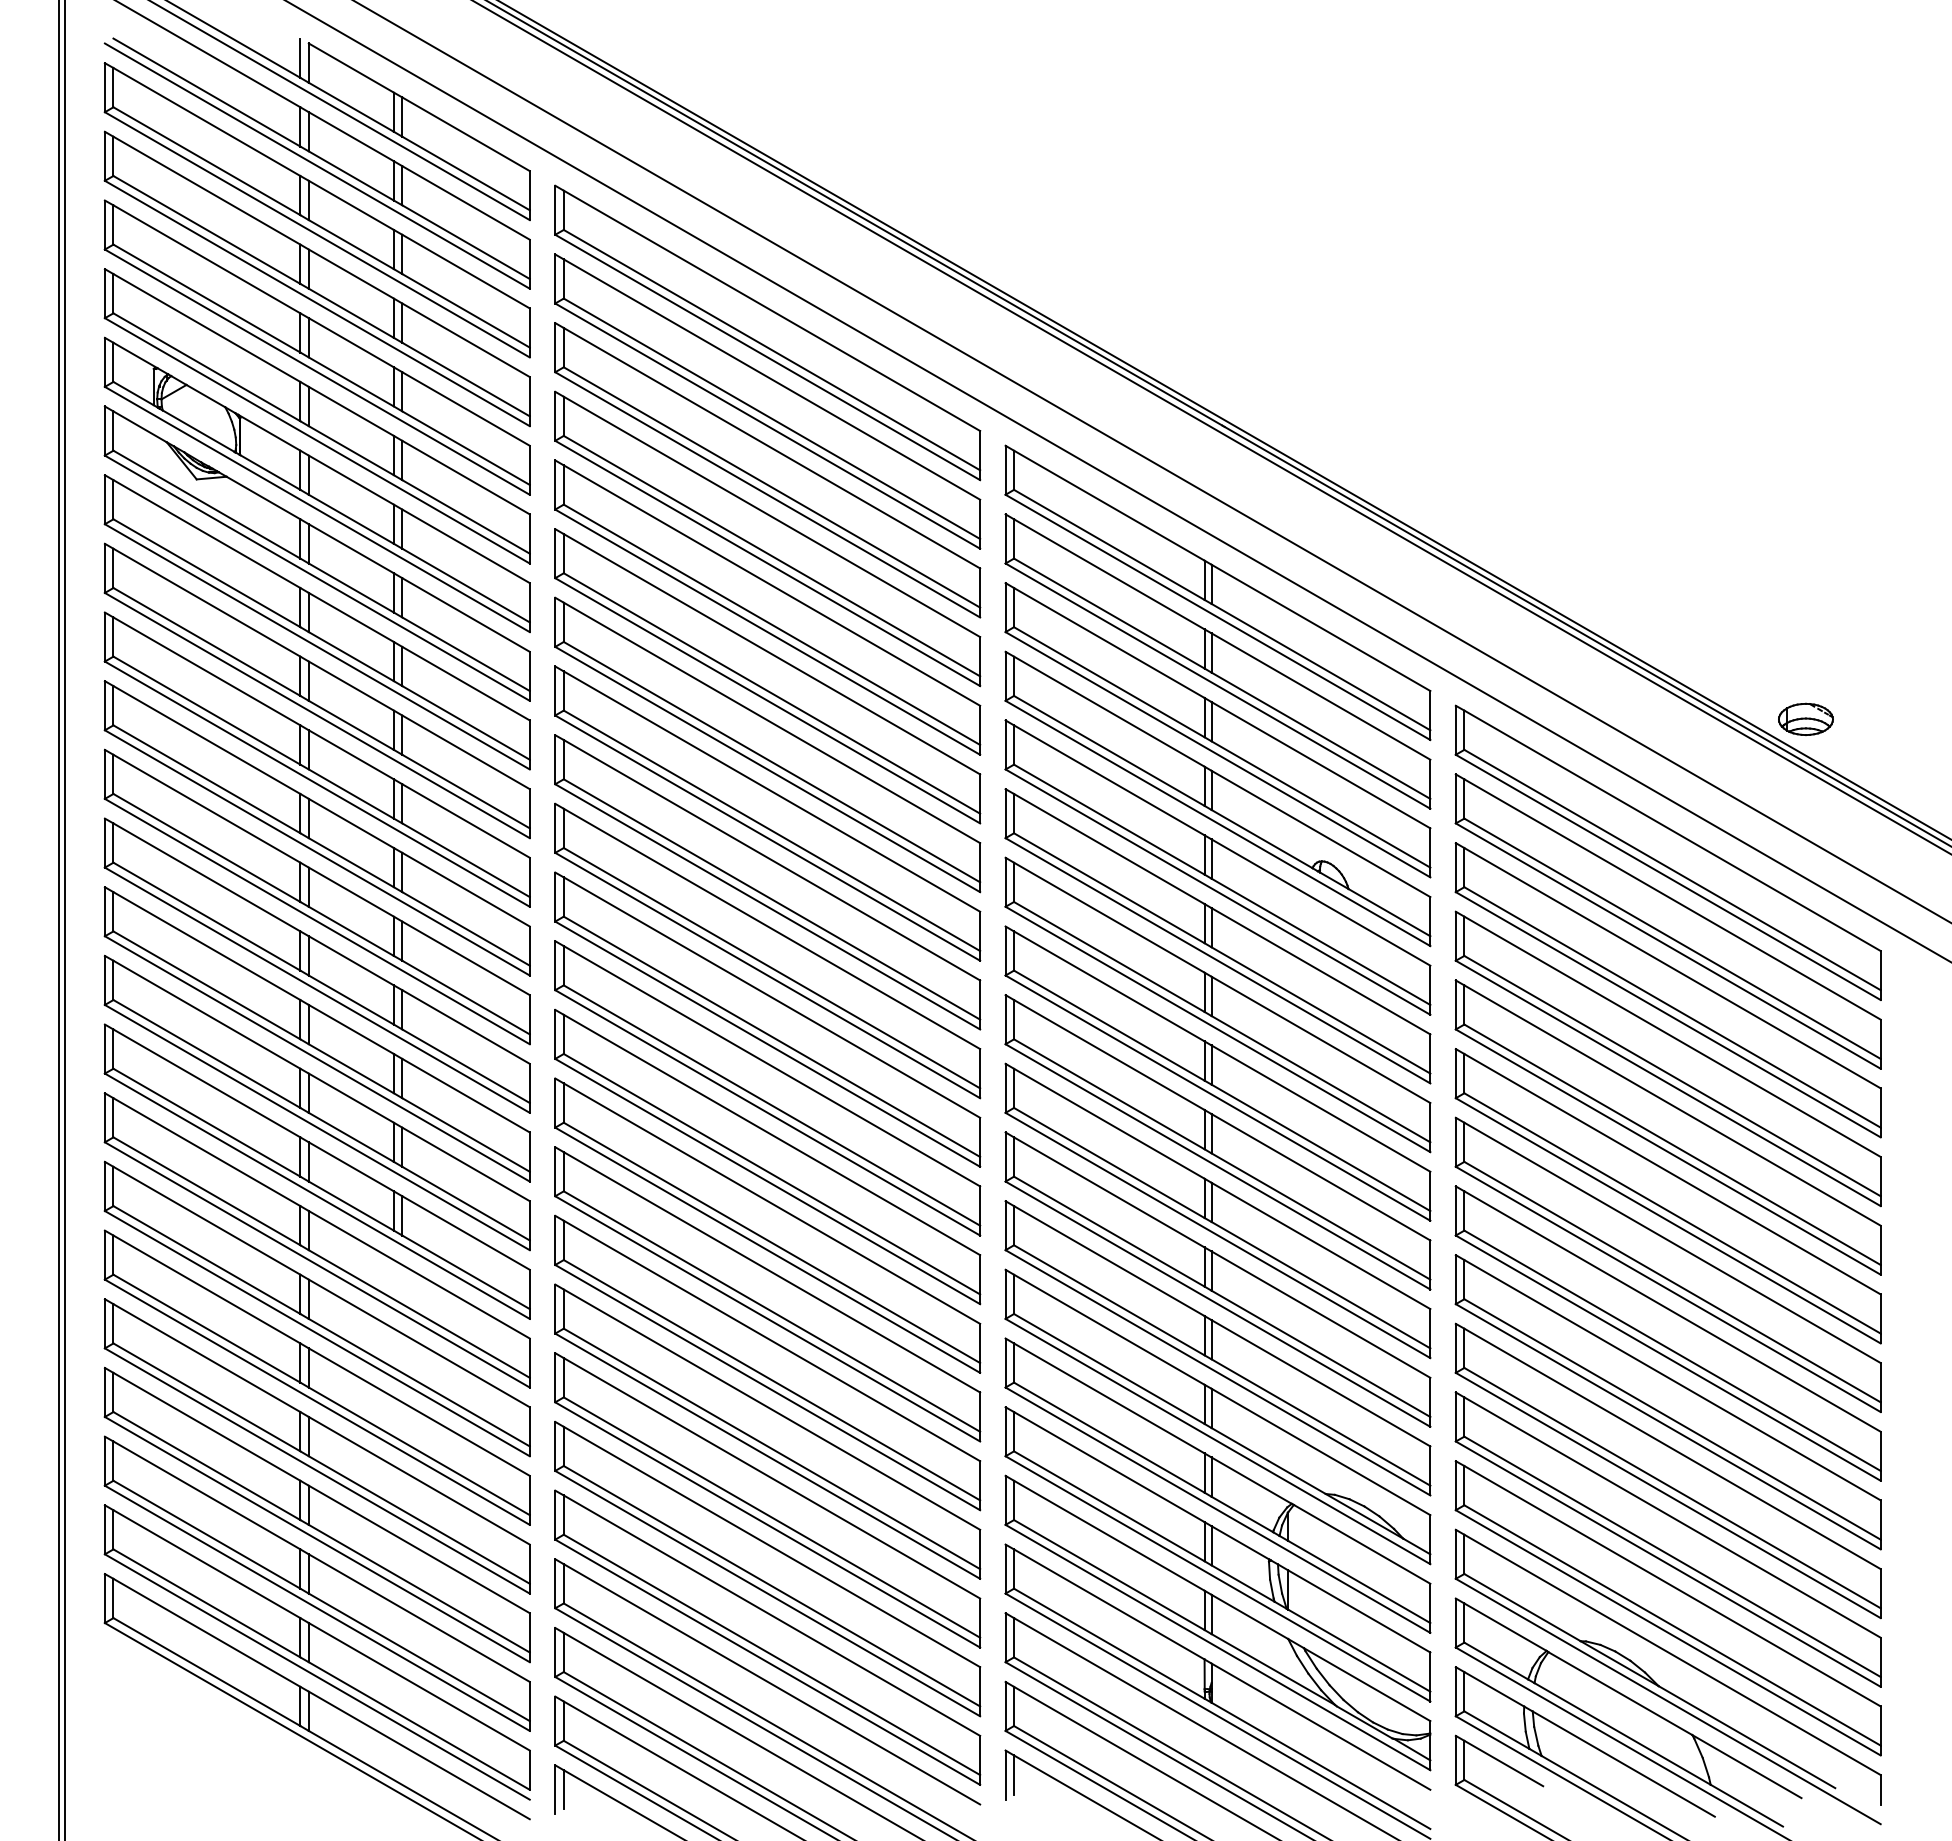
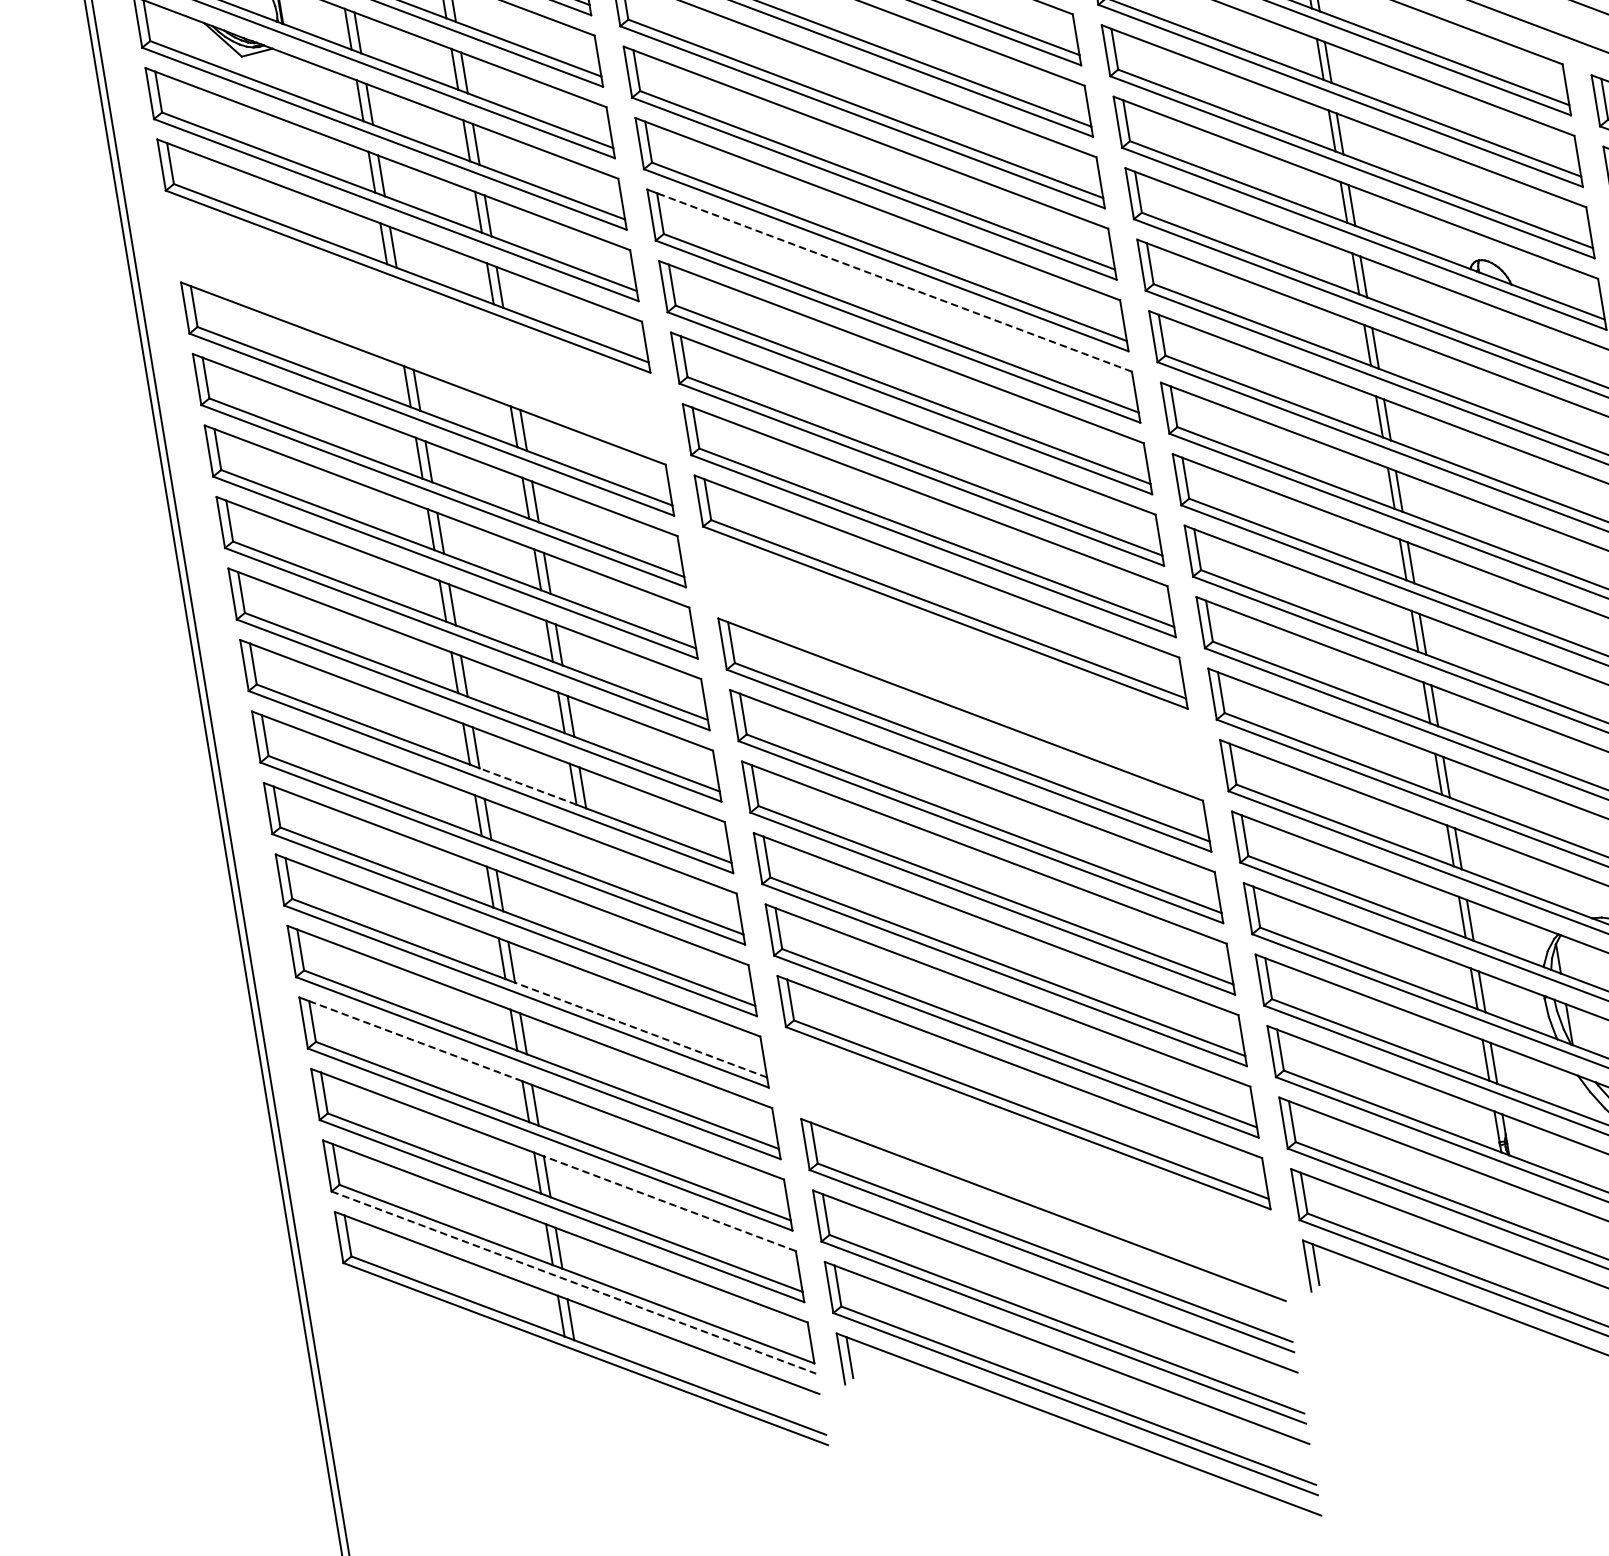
part: (316, 759) -> (414, 327), removed
line: (771, 791) -> (894, 282), solid -> dashed
part: (767, 1156) -> (952, 663), removed
line: (350, 1205) -> (527, 786), solid -> dashed
line: (206, 1426) -> (415, 1040), solid -> dashed
line: (419, 1451) -> (641, 1030), solid -> dashed
line: (419, 1618) -> (670, 1204), solid -> dashed
part: (767, 1637) -> (1035, 1163), removed
line: (317, 1677) -> (574, 1283), solid -> dashed

